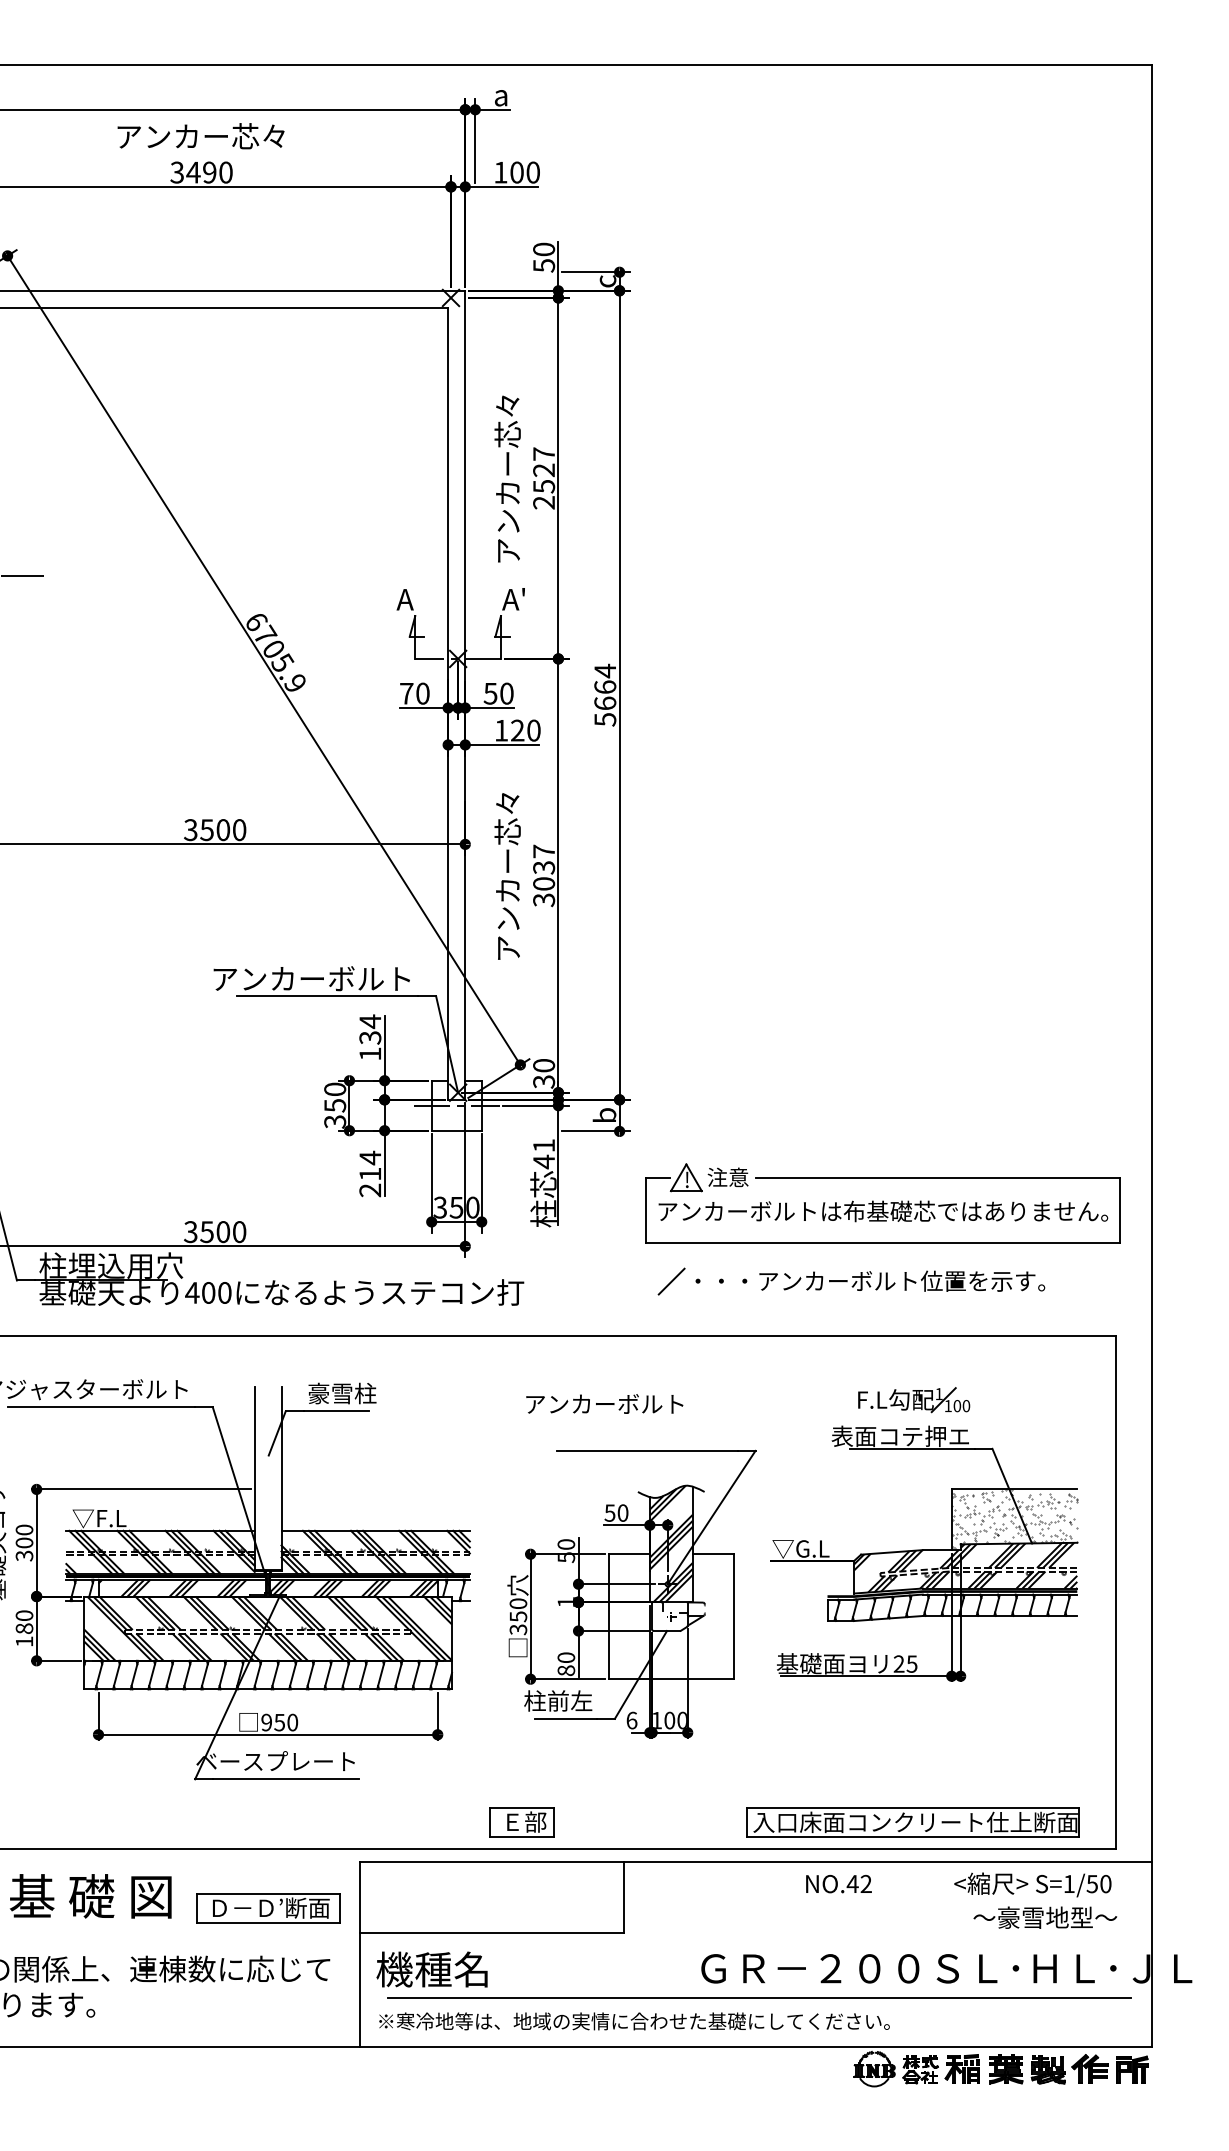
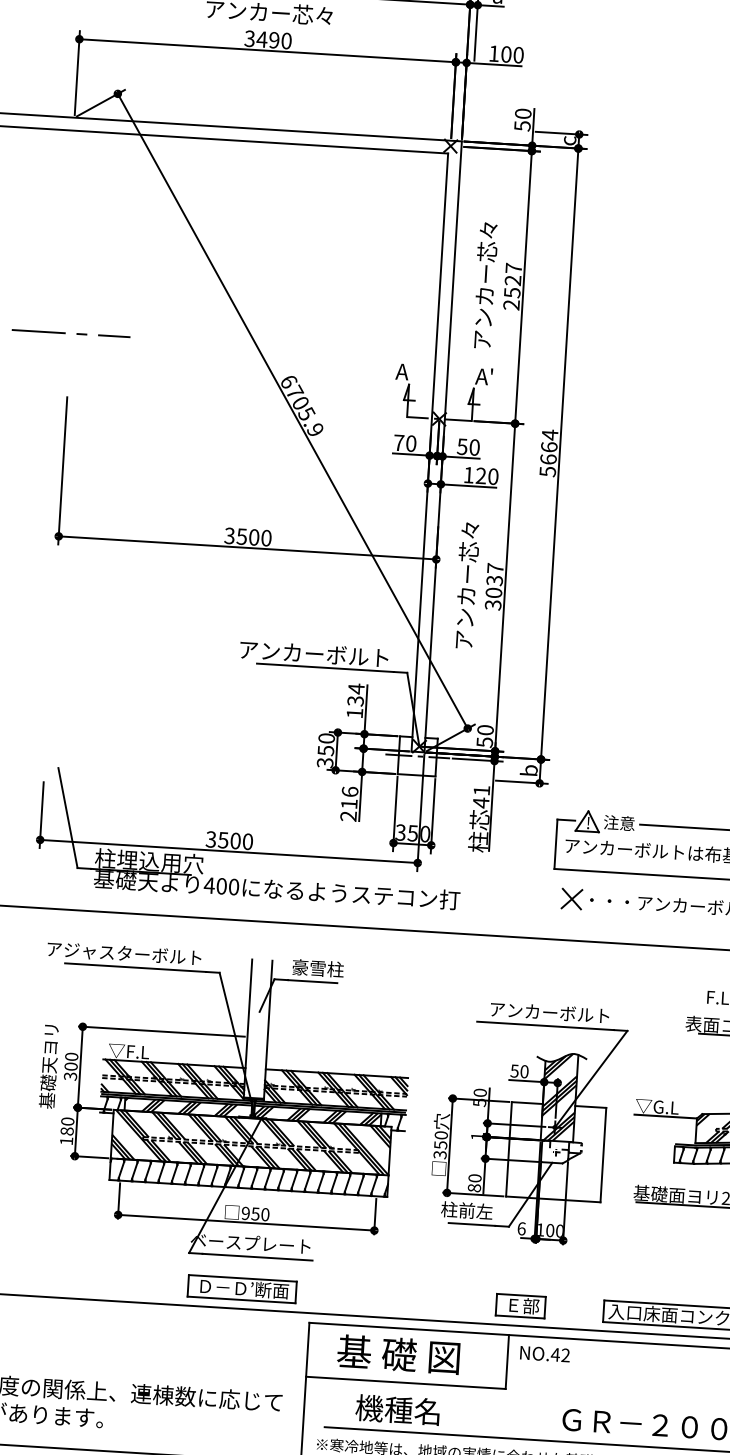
text: (543, 1081) -> (484, 742), 30 -> 50
text: (370, 1157) -> (350, 791), 214 -> 216
line: (671, 1281) -> (571, 899), added
text: (604, 1403) -> (549, 1012), moved
part: (521, 1822) -> (520, 1306), moved
text: (838, 1884) -> (544, 1354), moved
text: (90, 1896) -> (398, 1354), moved
part: (268, 1908) -> (242, 1289), moved
text: (431, 1969) -> (397, 1409), moved

